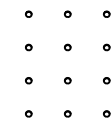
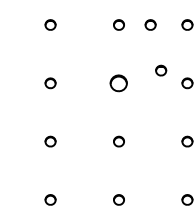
part: (85, 13) -> (150, 23), added
part: (91, 39) -> (160, 69), added
part: (67, 47) -> (118, 83), size x1.6

